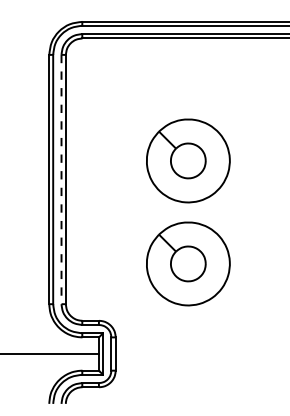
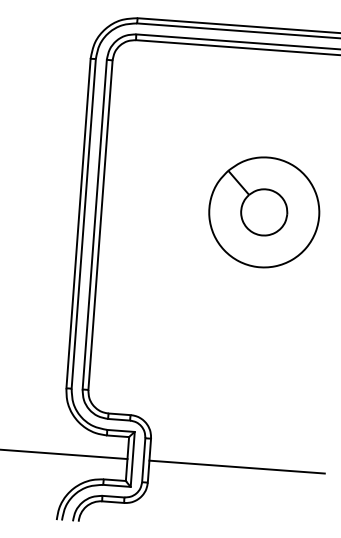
line: (61, 179) -> (94, 224), dashed -> solid
part: (188, 263) -> (254, 348), removed
line: (181, 354) -> (236, 467), added

